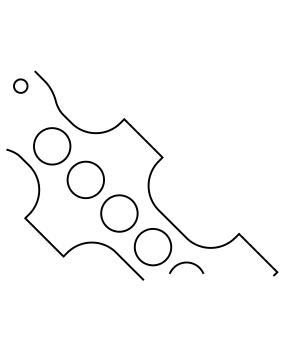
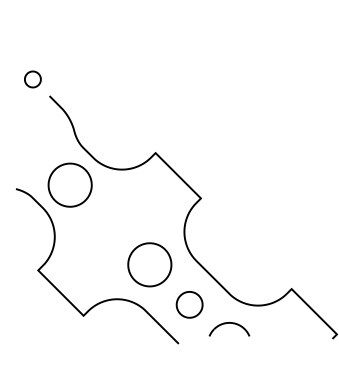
part: (20, 85) -> (32, 78), moved
part: (85, 179) -> (109, 224), removed
part: (152, 247) -> (189, 305), size x0.6

